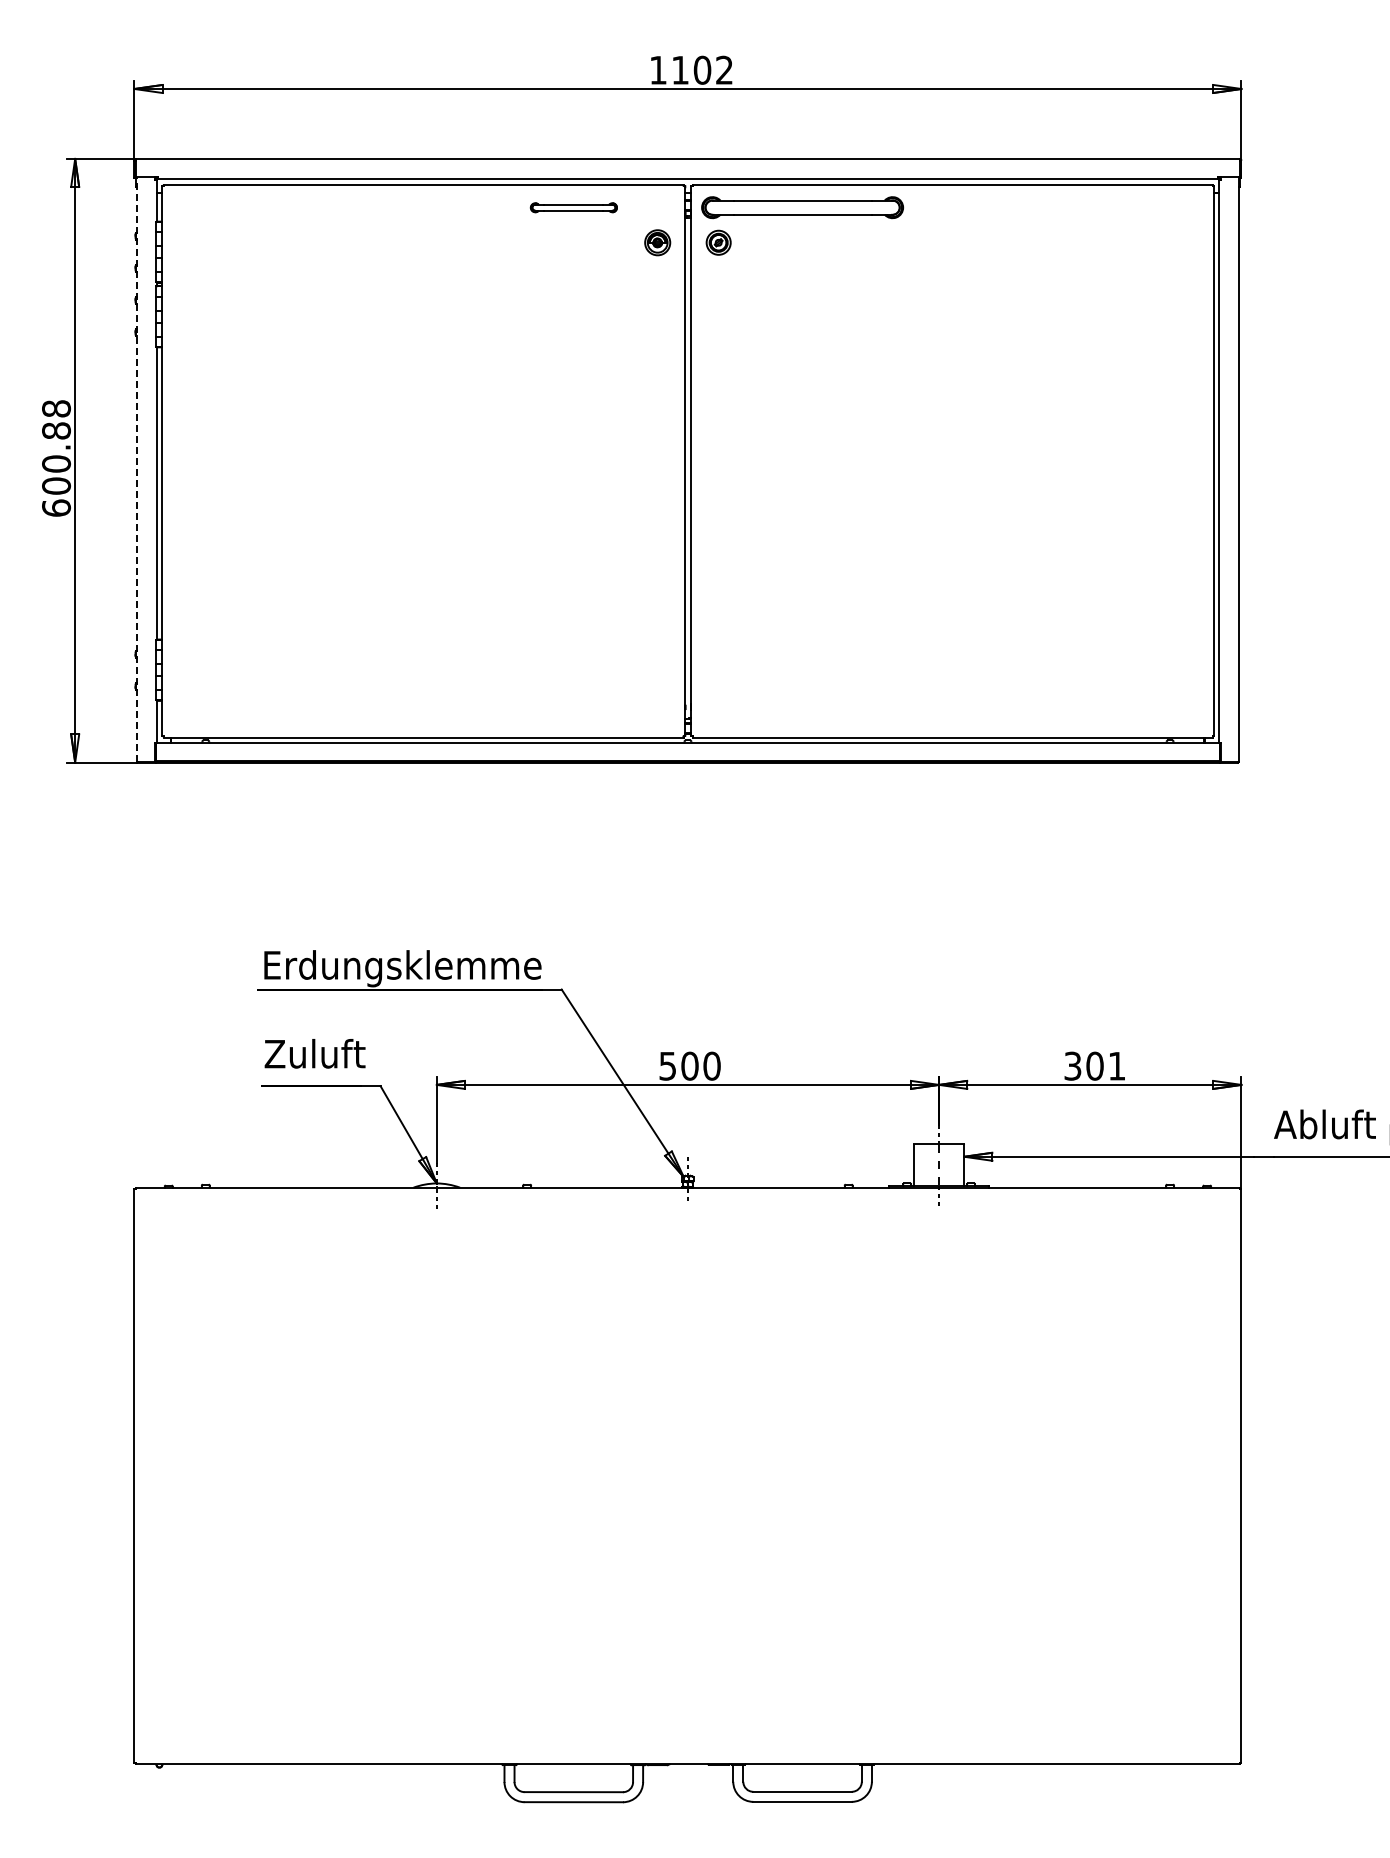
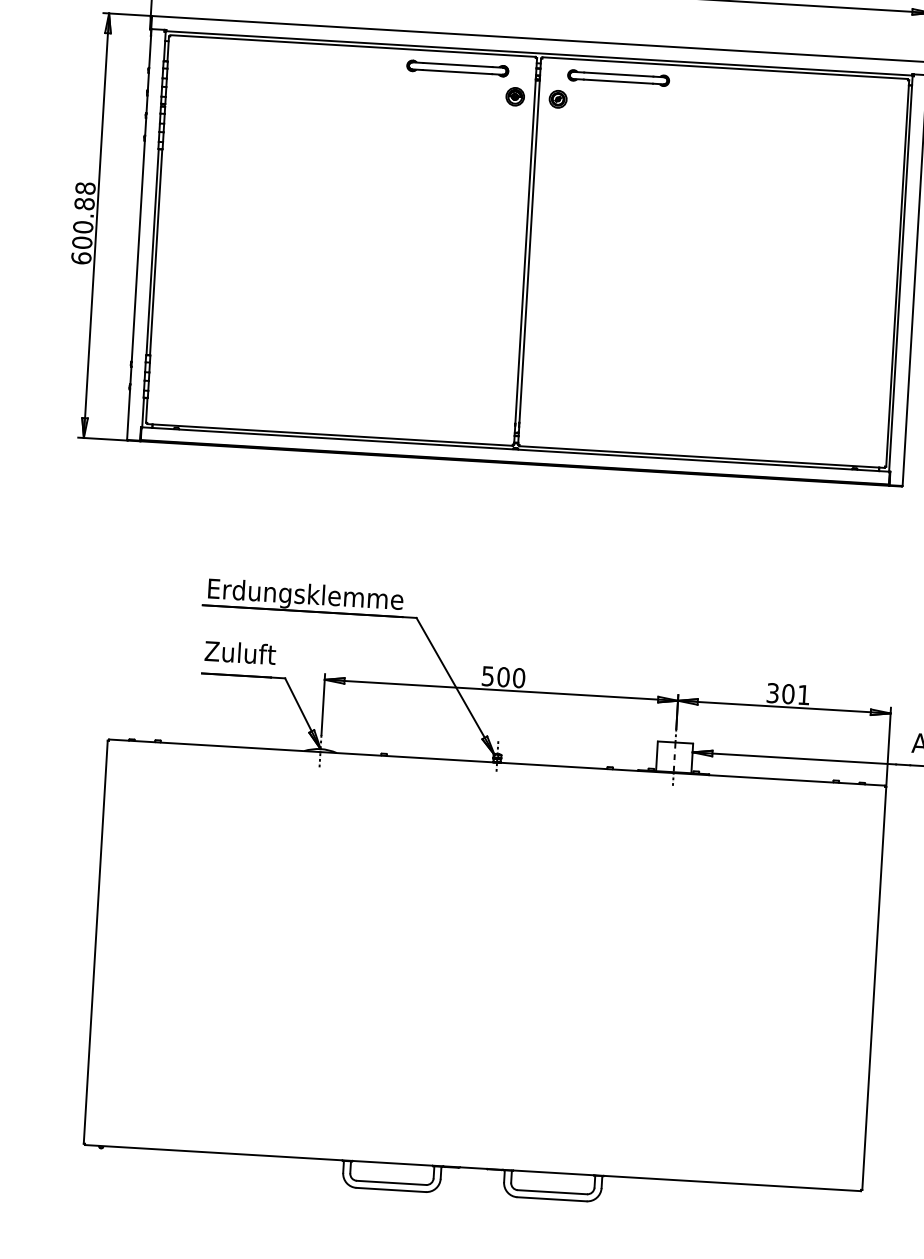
part: (573, 207) -> (457, 68), size x1.67
part: (802, 207) -> (618, 78), size x0.71
line: (136, 469) -> (139, 234), dashed -> solid

